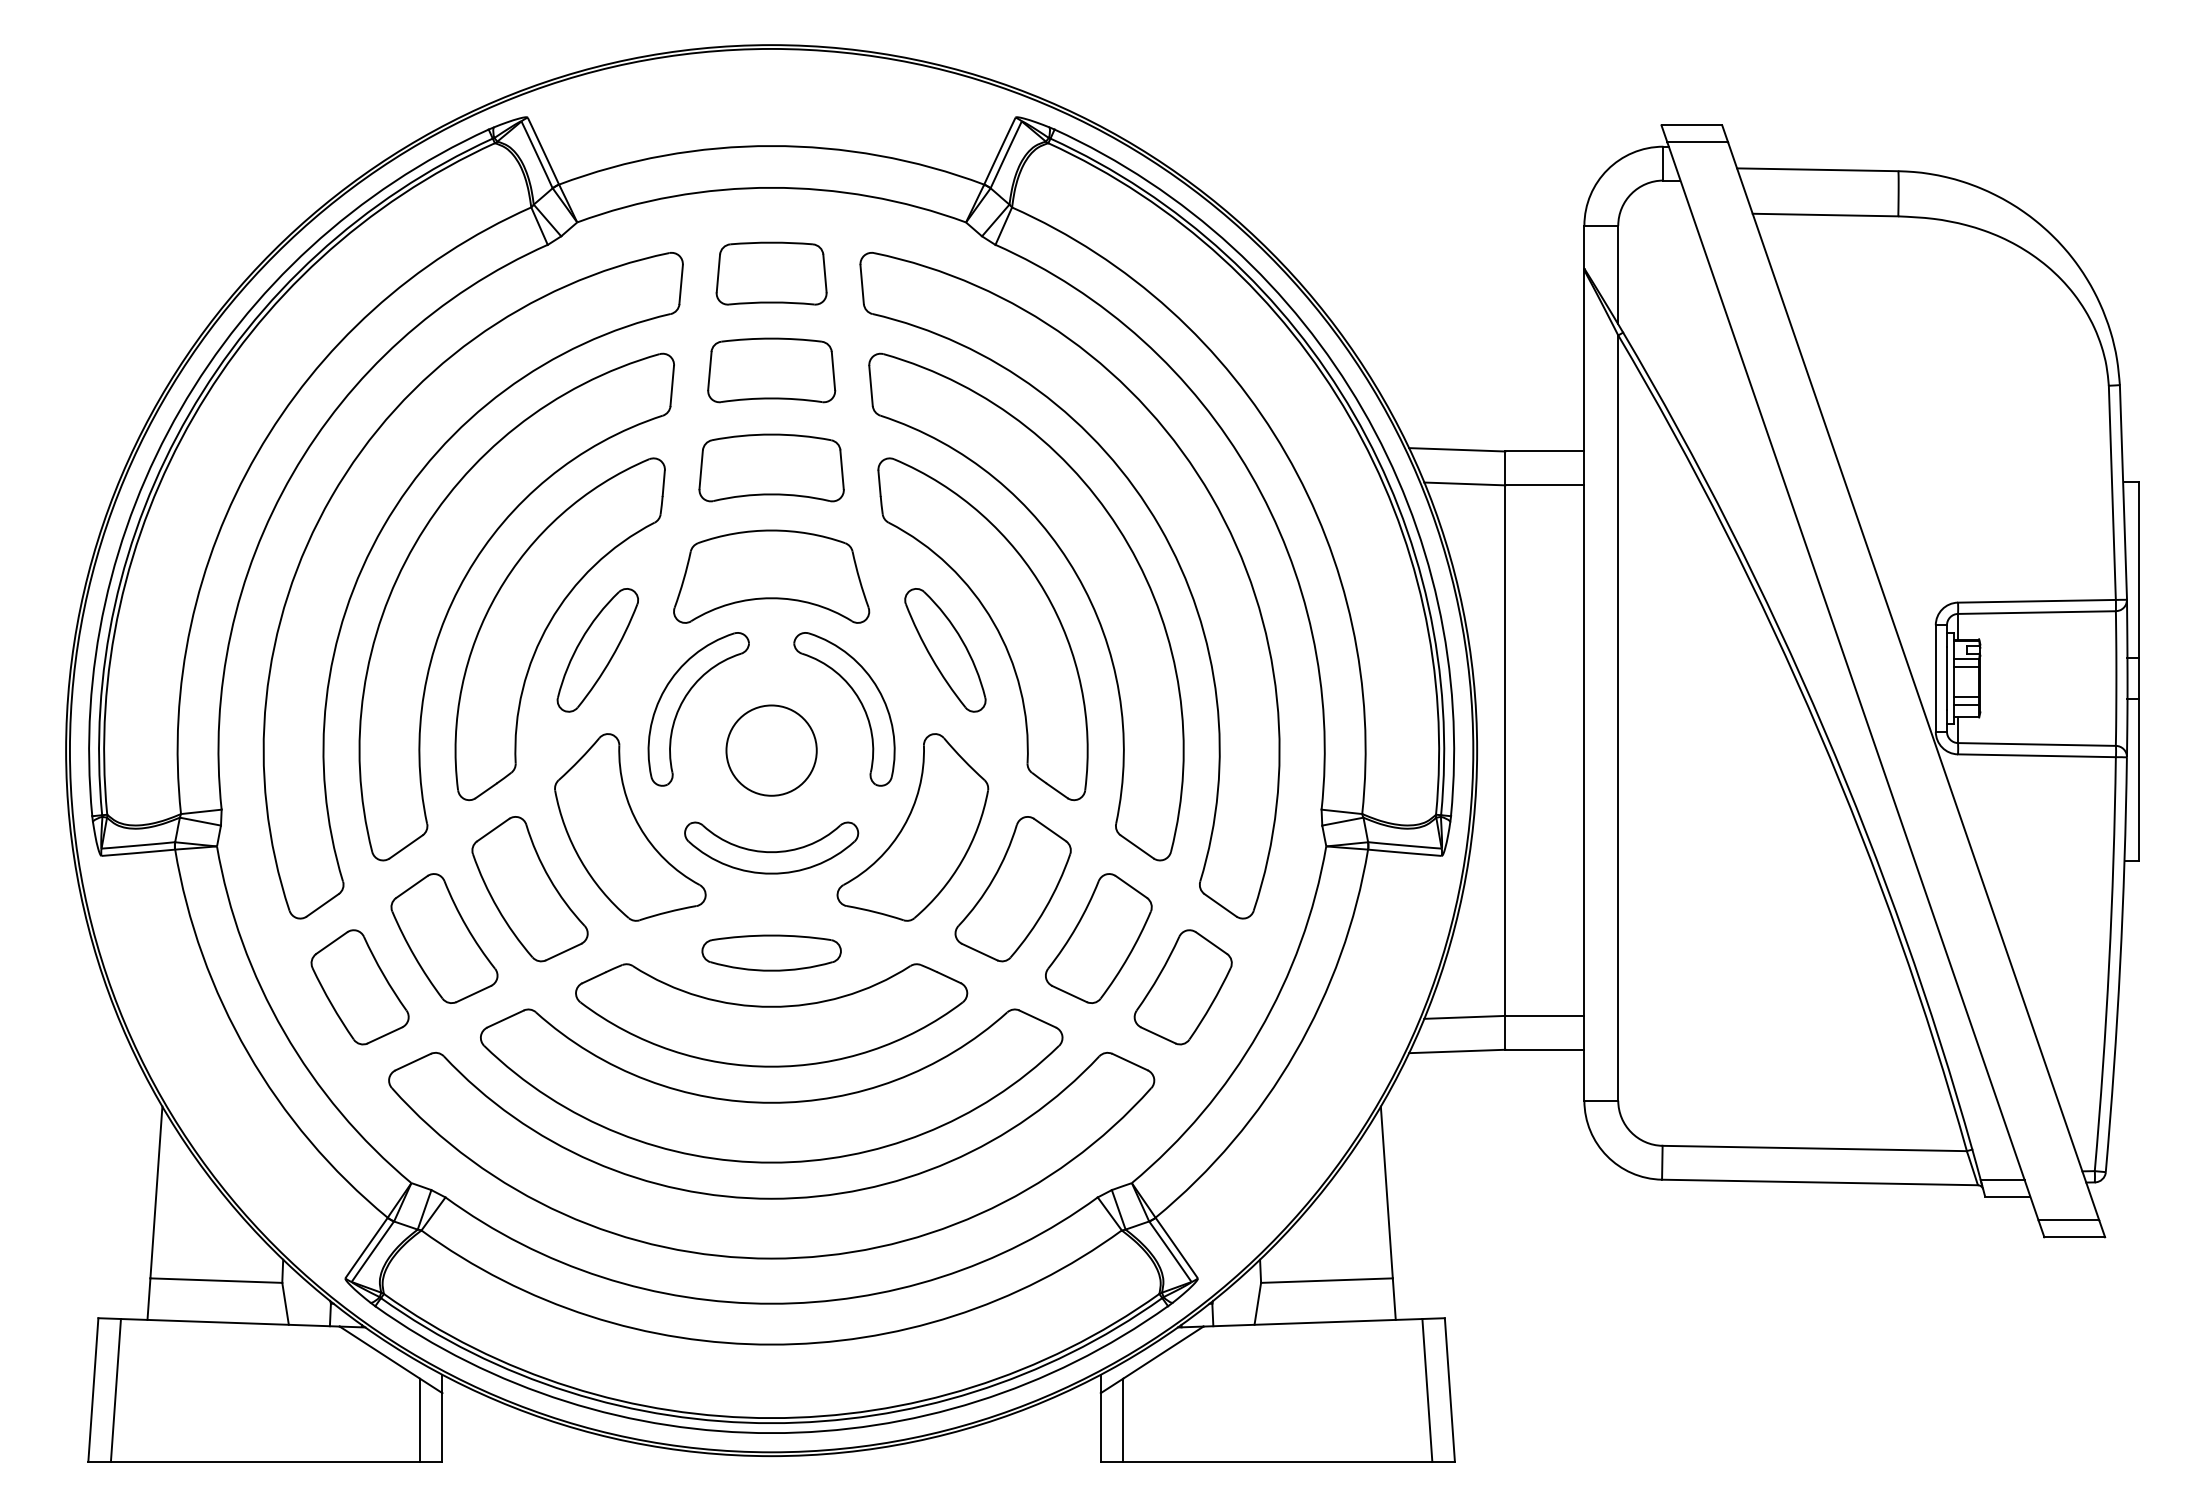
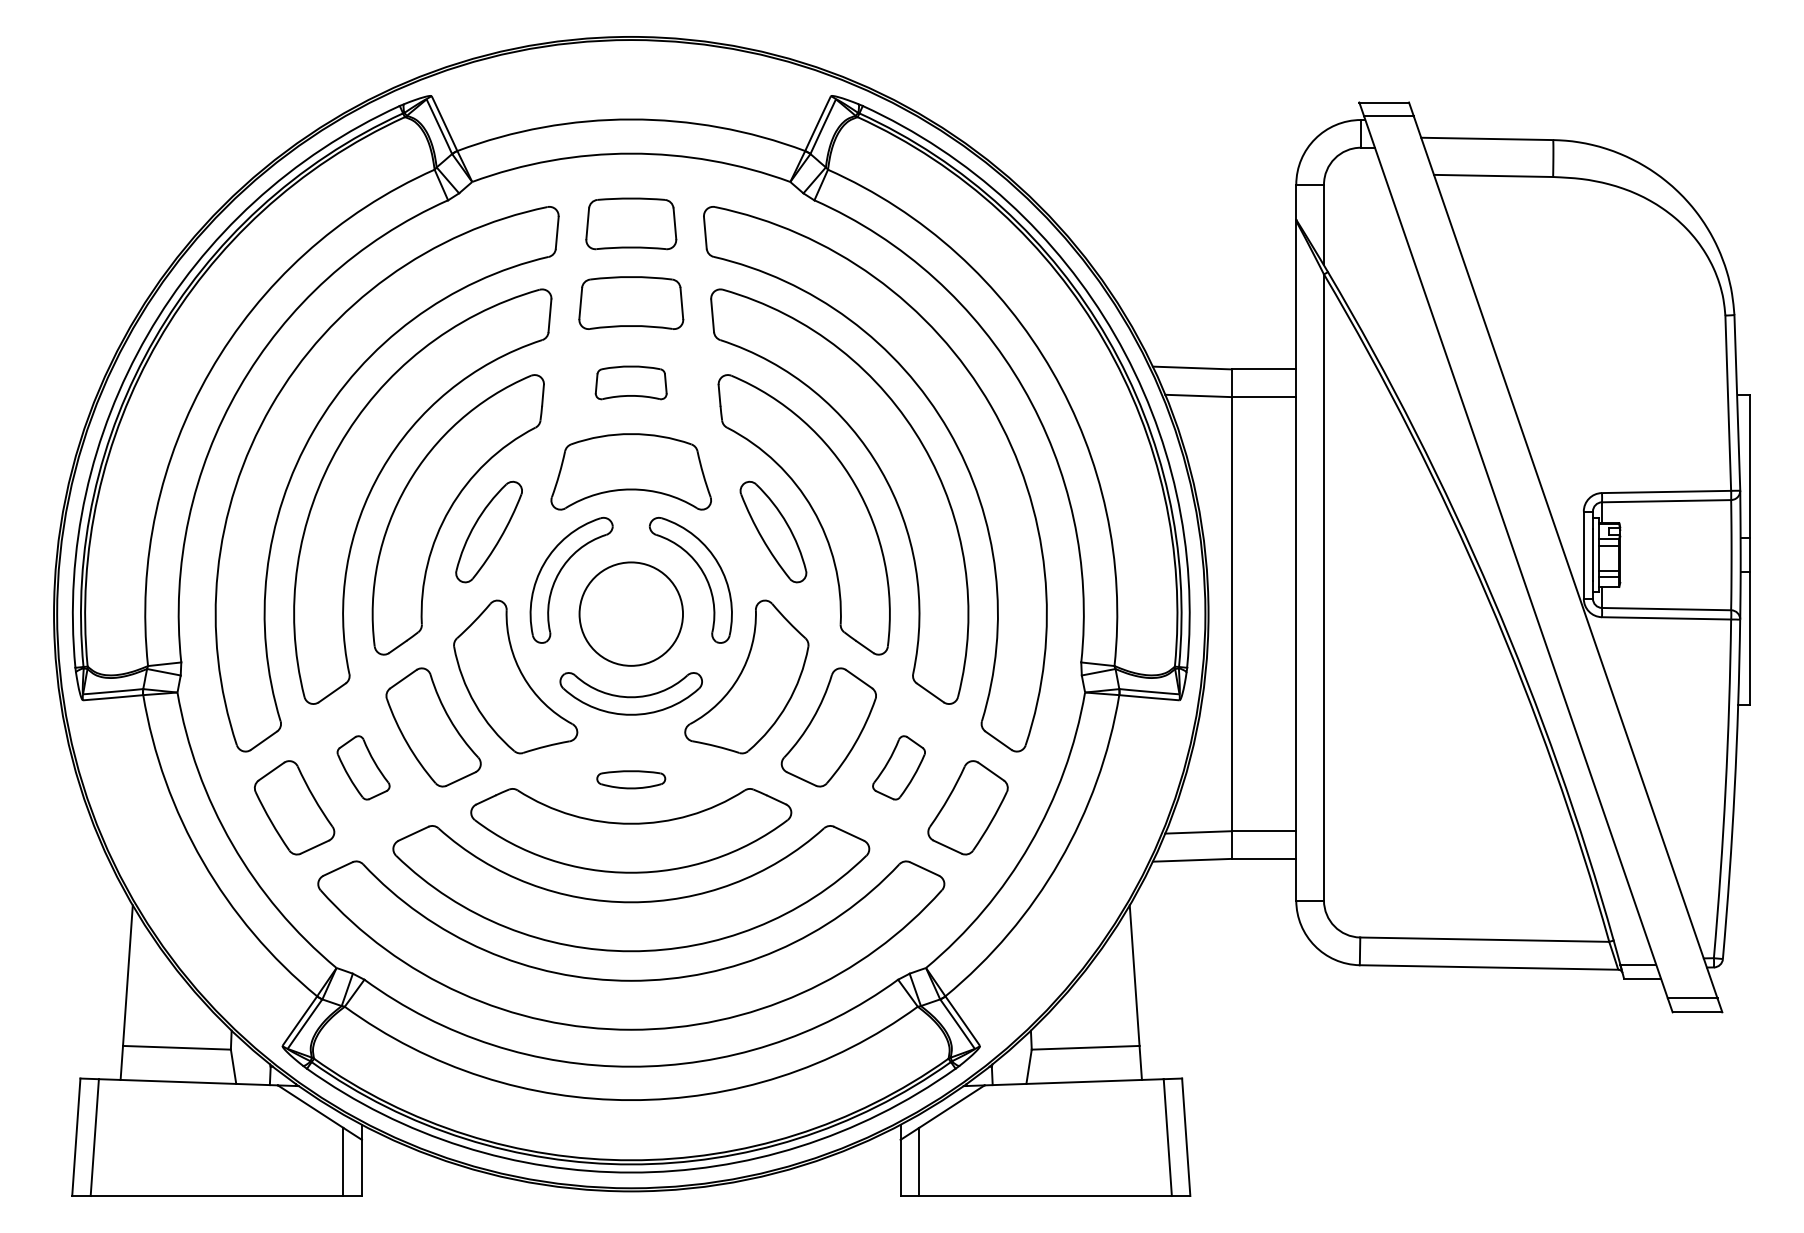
part: (771, 467) -> (631, 382), size x0.6
circle: (771, 750) -> (631, 614), size x1.4
part: (444, 938) -> (363, 767), size x0.6
part: (1098, 938) -> (898, 767), size x0.6
part: (771, 952) -> (631, 779), size x0.6

